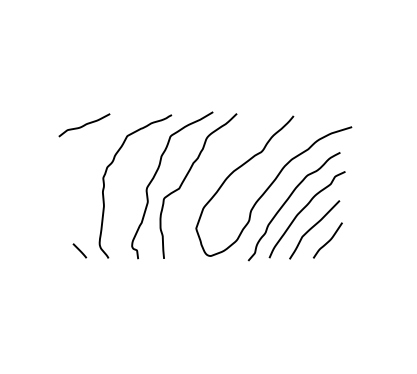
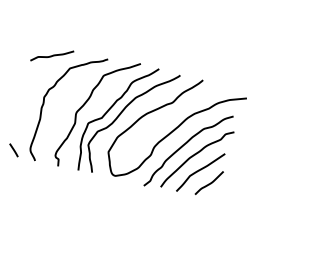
curve: (84, 125) -> (52, 56), moved
curve: (201, 179) -> (120, 114), added

